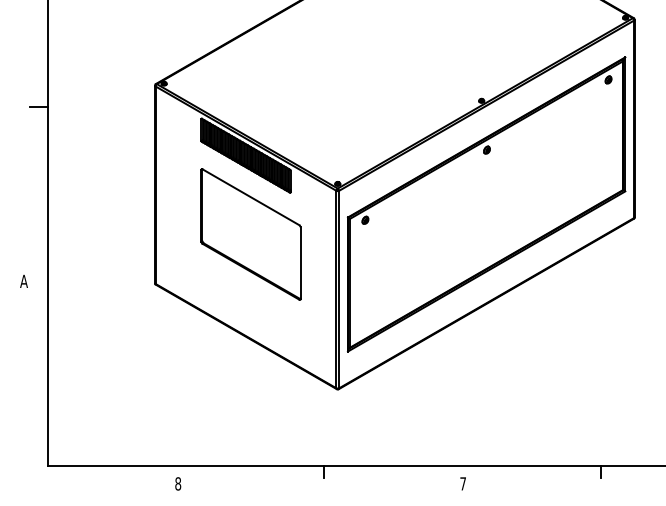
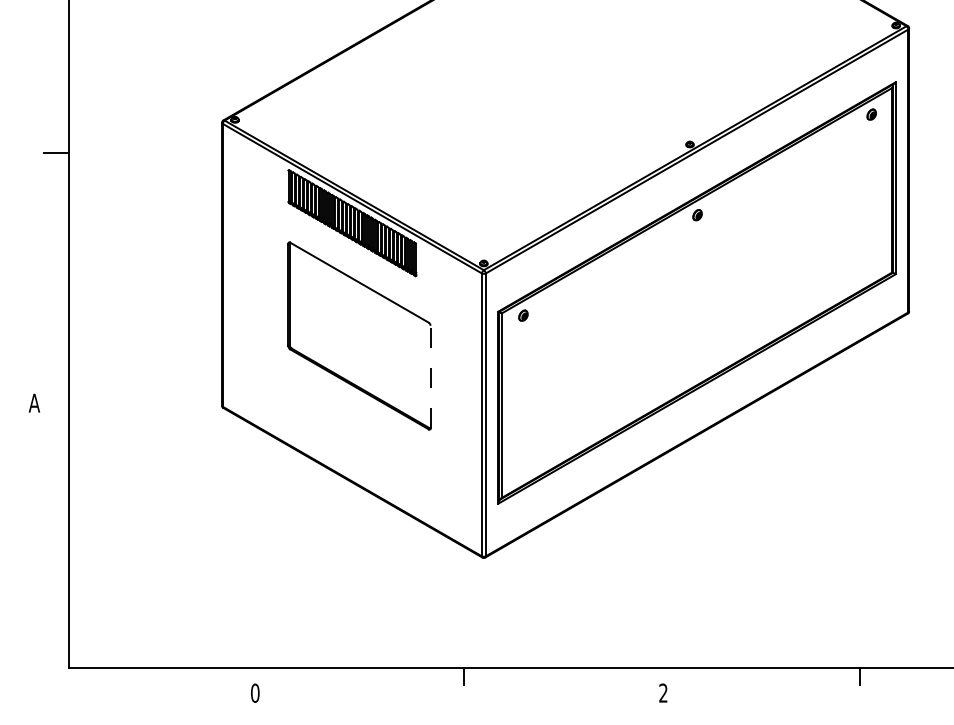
line: (300, 263) -> (430, 377), solid -> dashed
text: (178, 483) -> (255, 692), 8 -> 0
text: (462, 483) -> (662, 692), 7 -> 2

